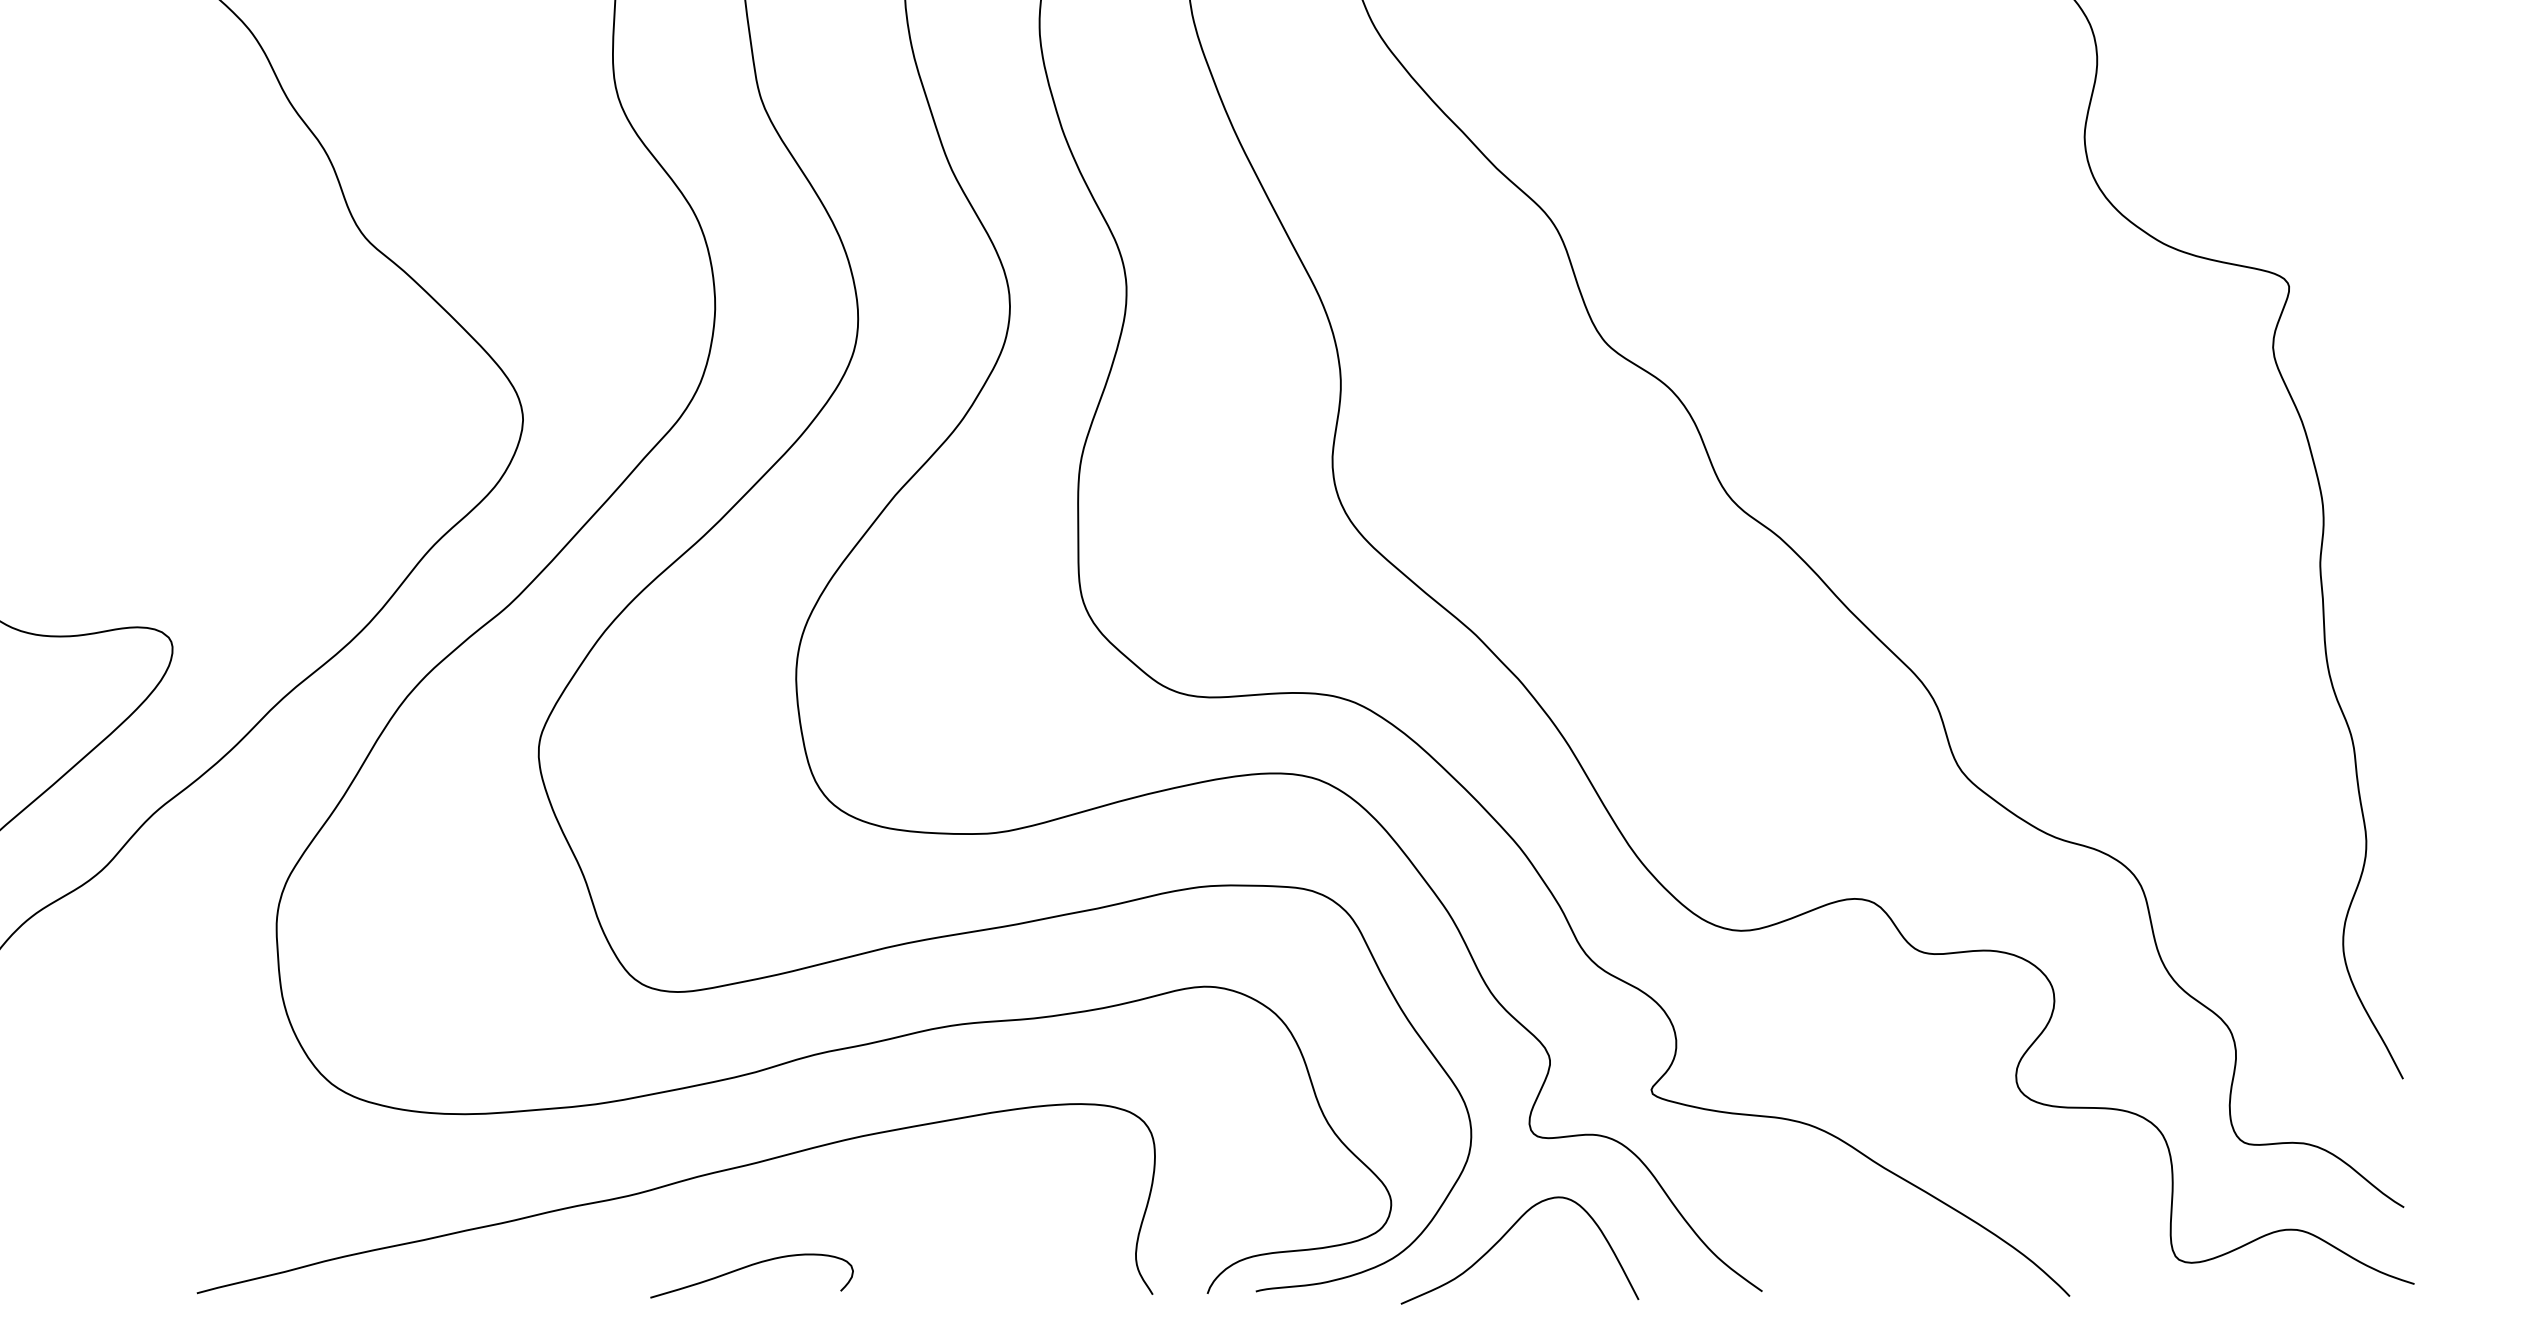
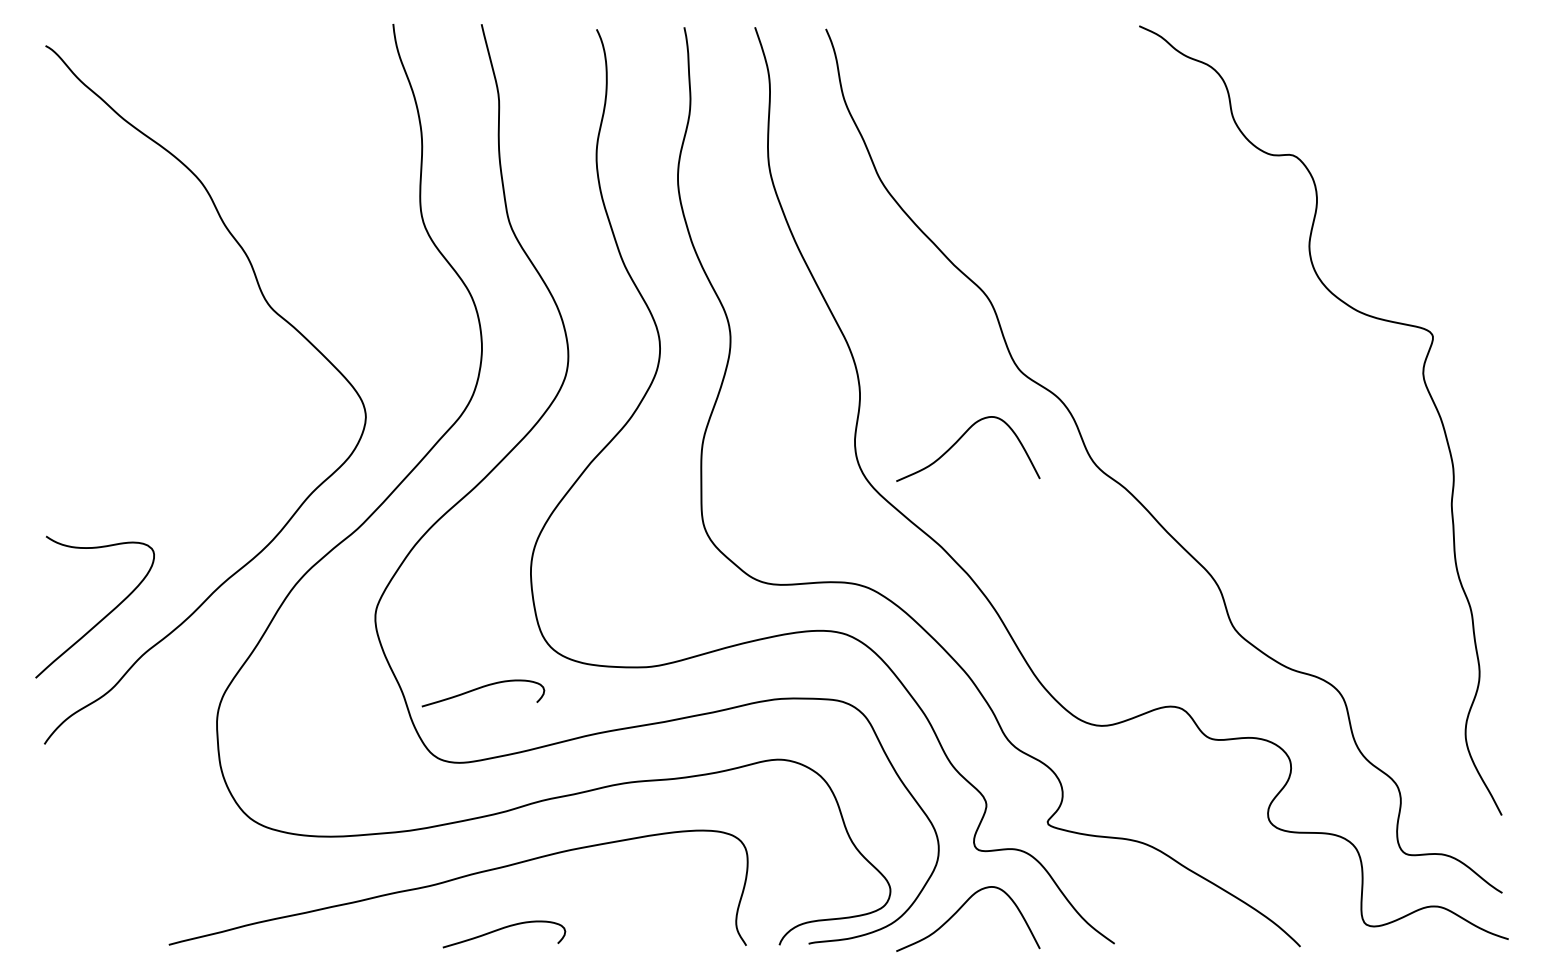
curve: (1507, 456) -> (960, 439), added
curve: (714, 868) -> (481, 688), added

